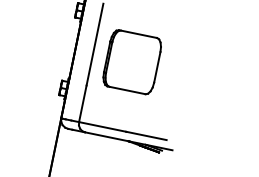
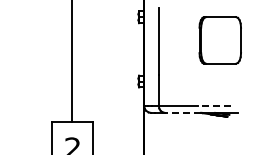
part: (131, 62) -> (219, 40), moved
line: (146, 135) -> (214, 105), solid -> dashed
line: (106, 136) -> (182, 112), solid -> dashed

